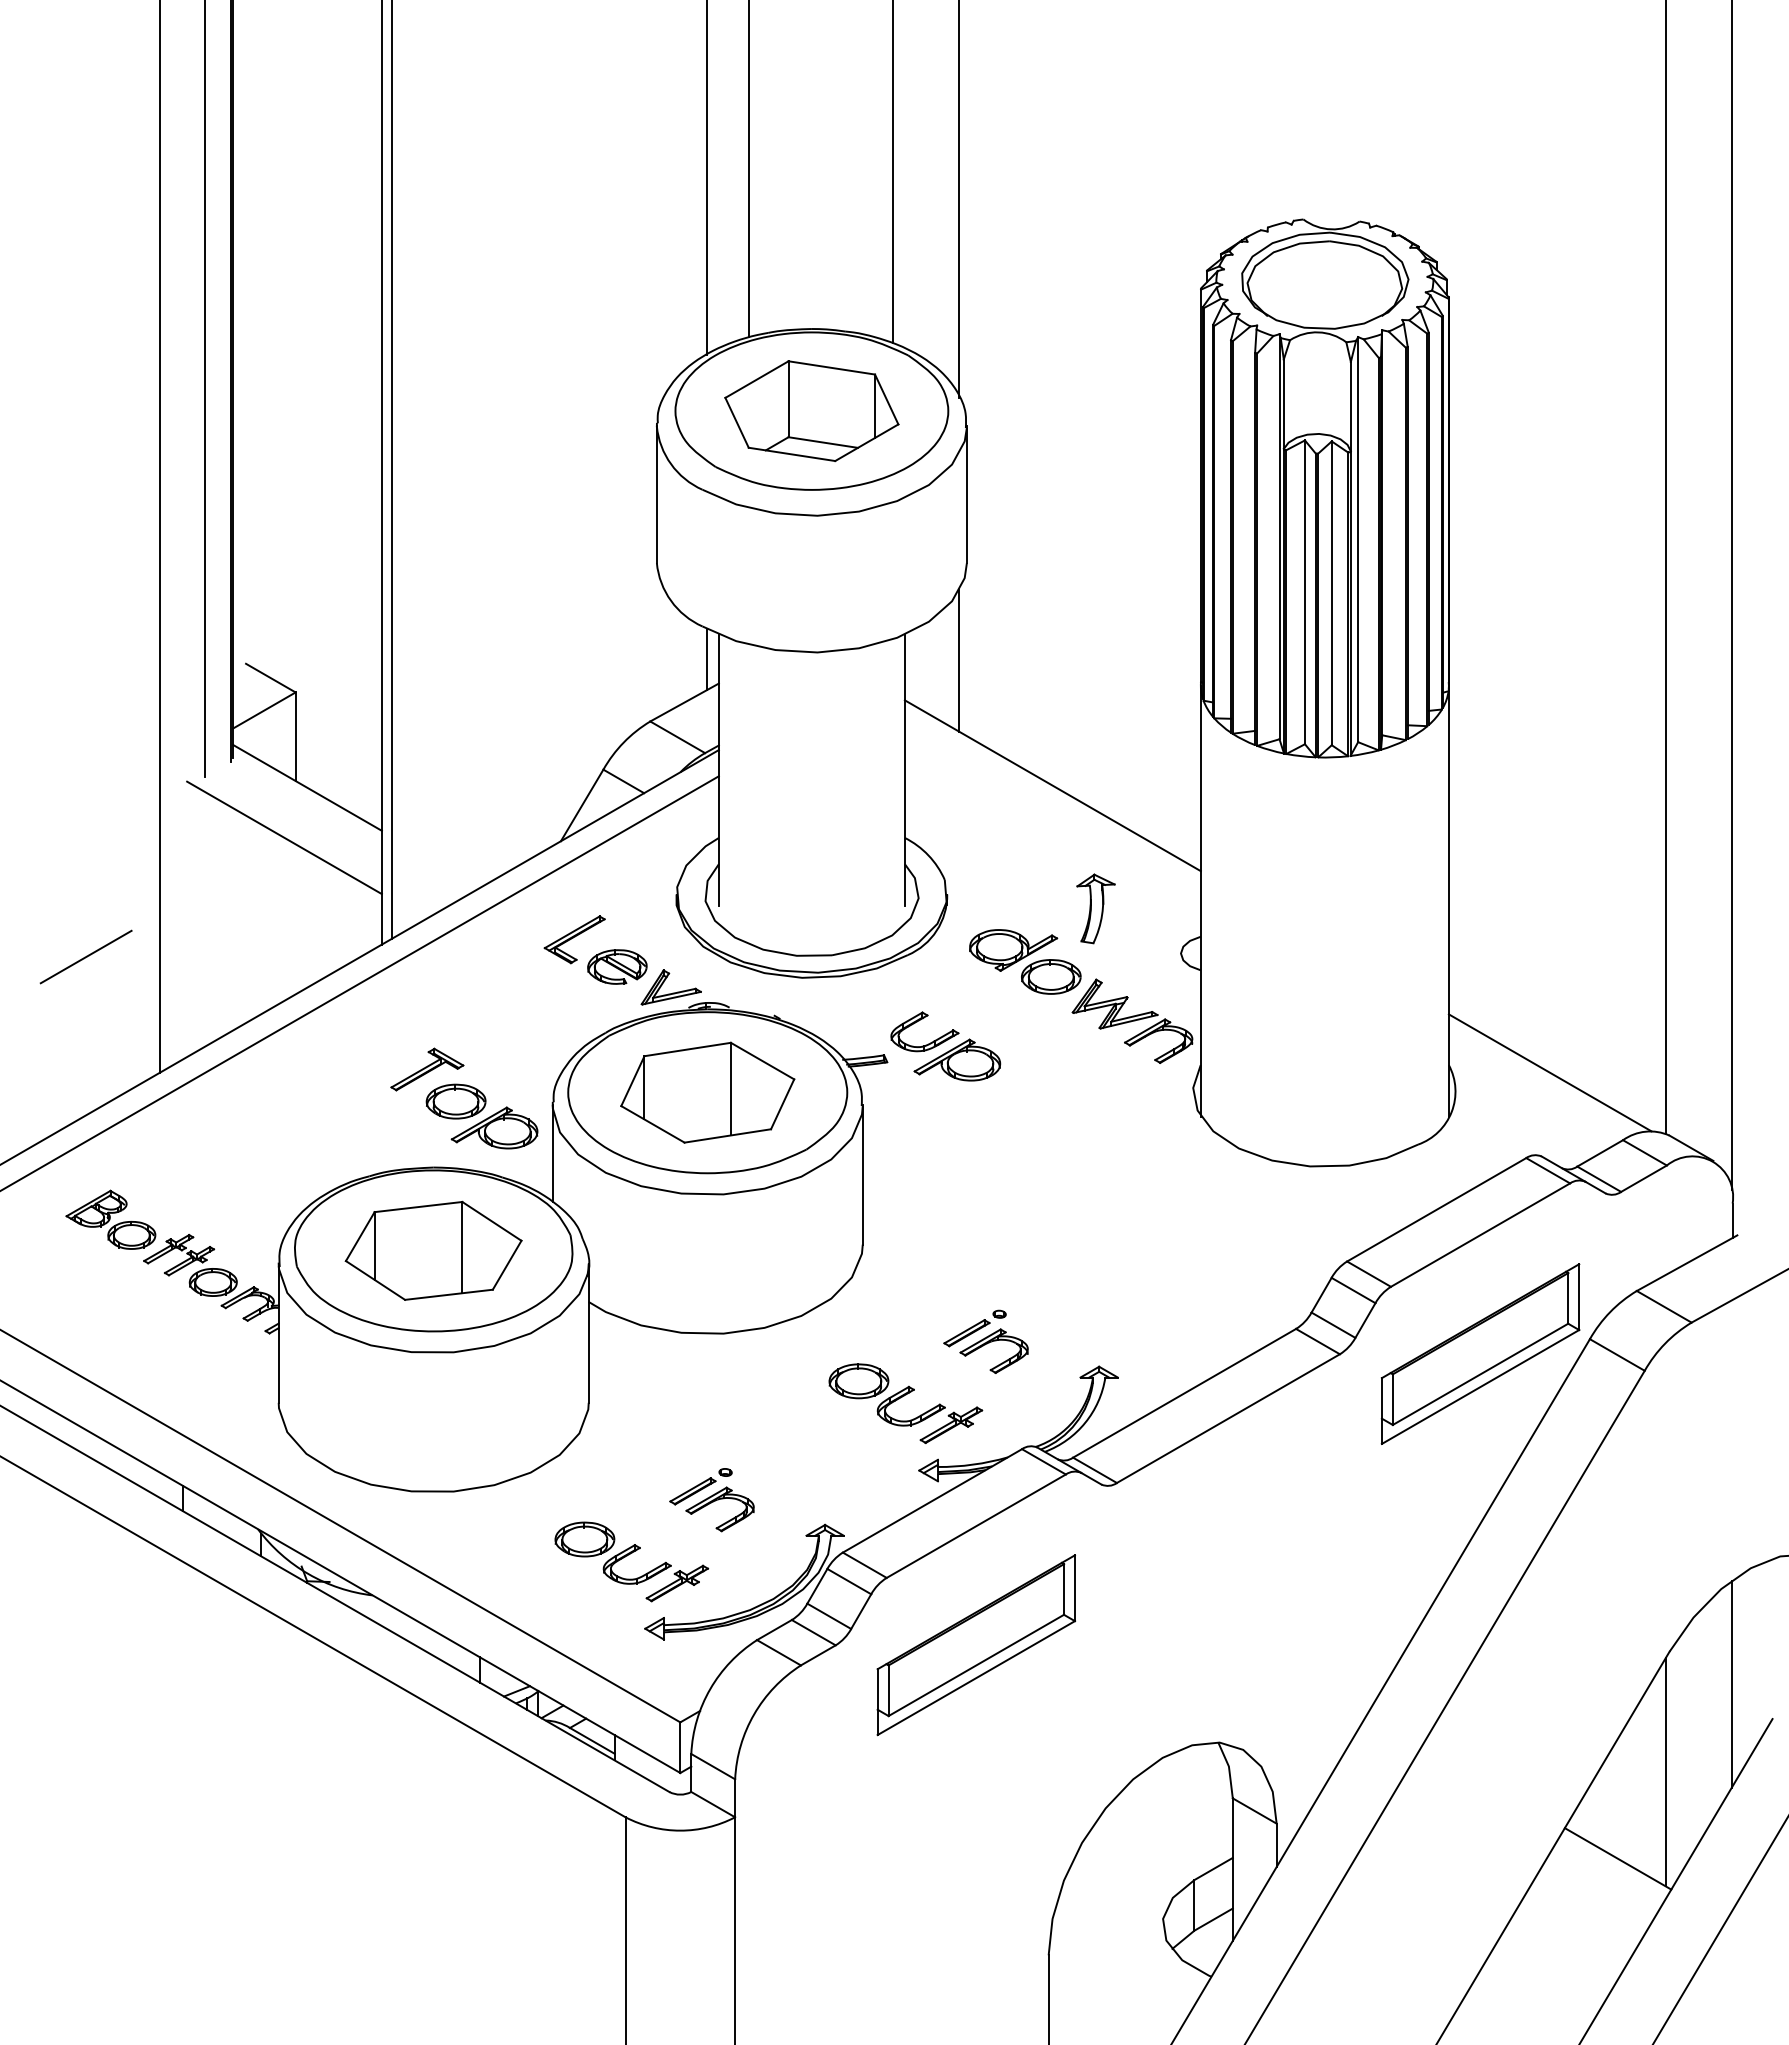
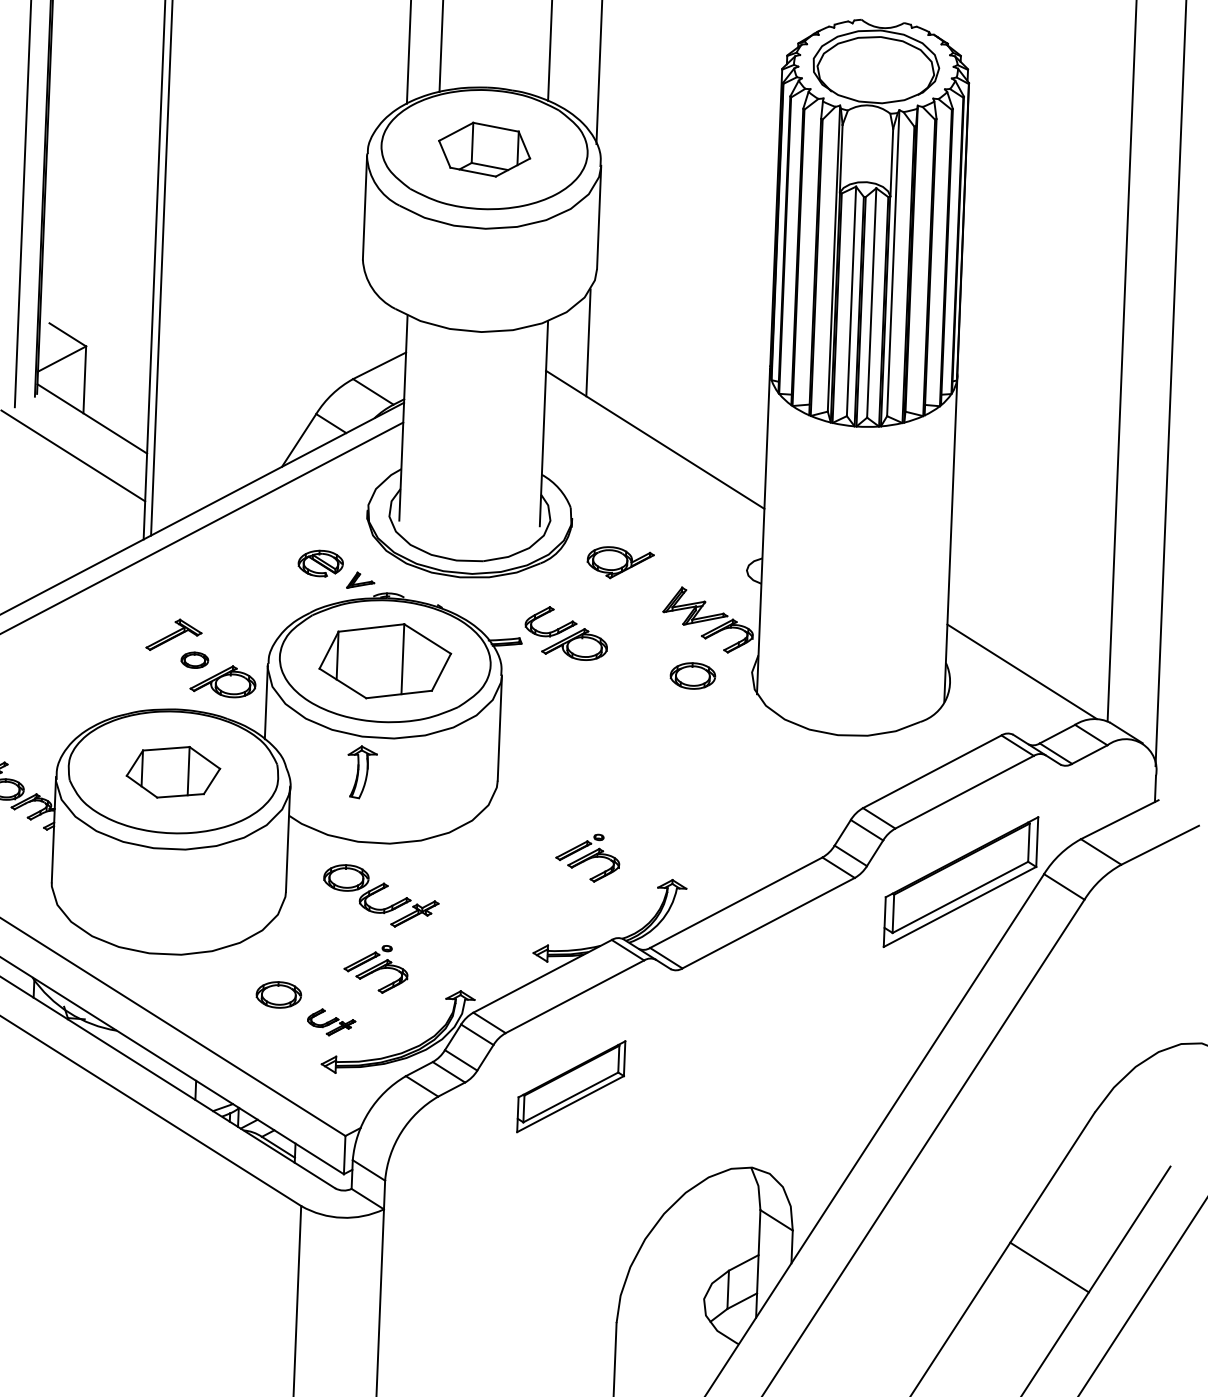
part: (811, 411) -> (484, 149), size x0.7
line: (706, 659) -> (397, 334), removed
part: (1095, 908) -> (361, 772), moved
part: (574, 939) -> (289, 541), removed
part: (1051, 976) -> (693, 675), moved
part: (670, 987) -> (360, 580), size x0.6
part: (455, 1101) -> (194, 660), size x0.6
part: (433, 1250) -> (173, 772), size x0.7
part: (902, 1397) -> (378, 891), moved
part: (655, 1573) -> (331, 1022), size x0.6
part: (975, 1645) -> (570, 1086), size x0.7
line: (1731, 1684) -> (1140, 1139), removed
line: (1665, 1772) -> (1088, 1203), removed

